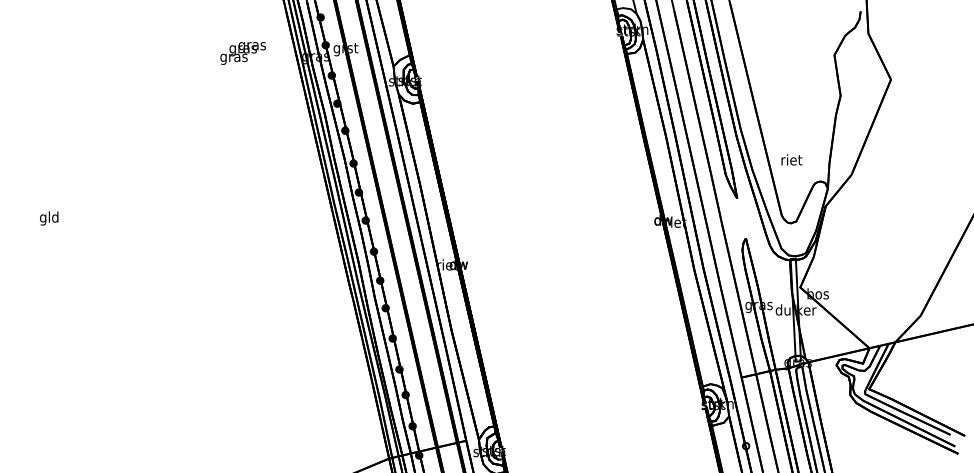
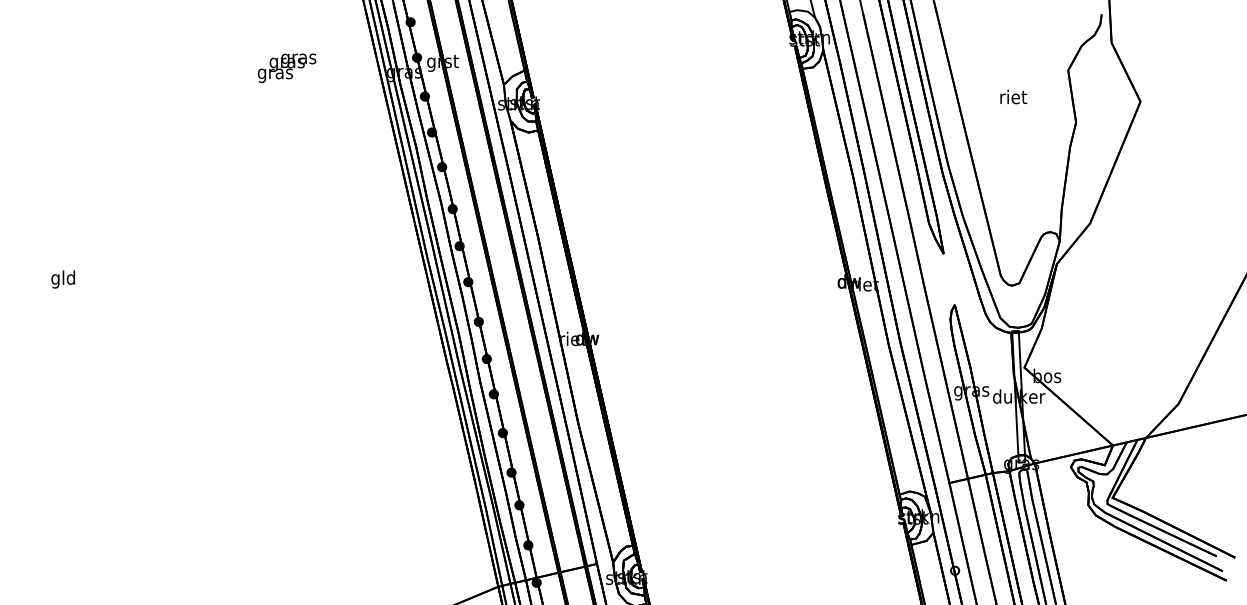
text: (242, 53) -> (286, 68), moved
text: (791, 159) -> (1013, 96), moved

